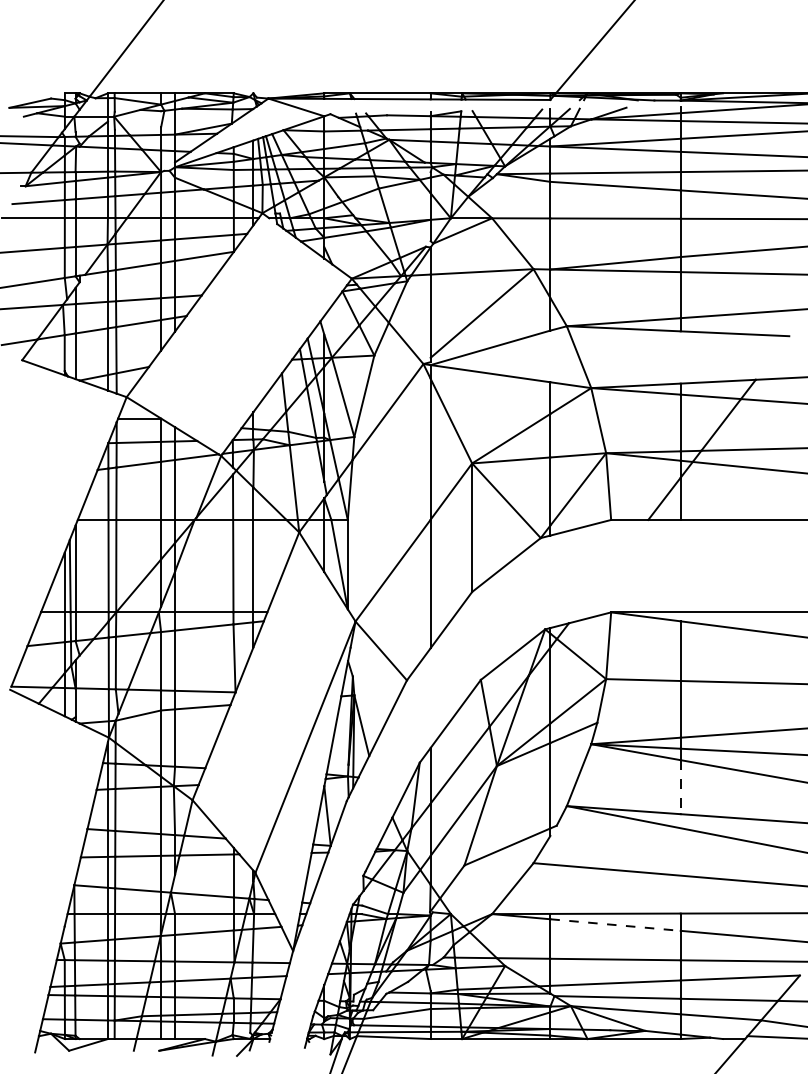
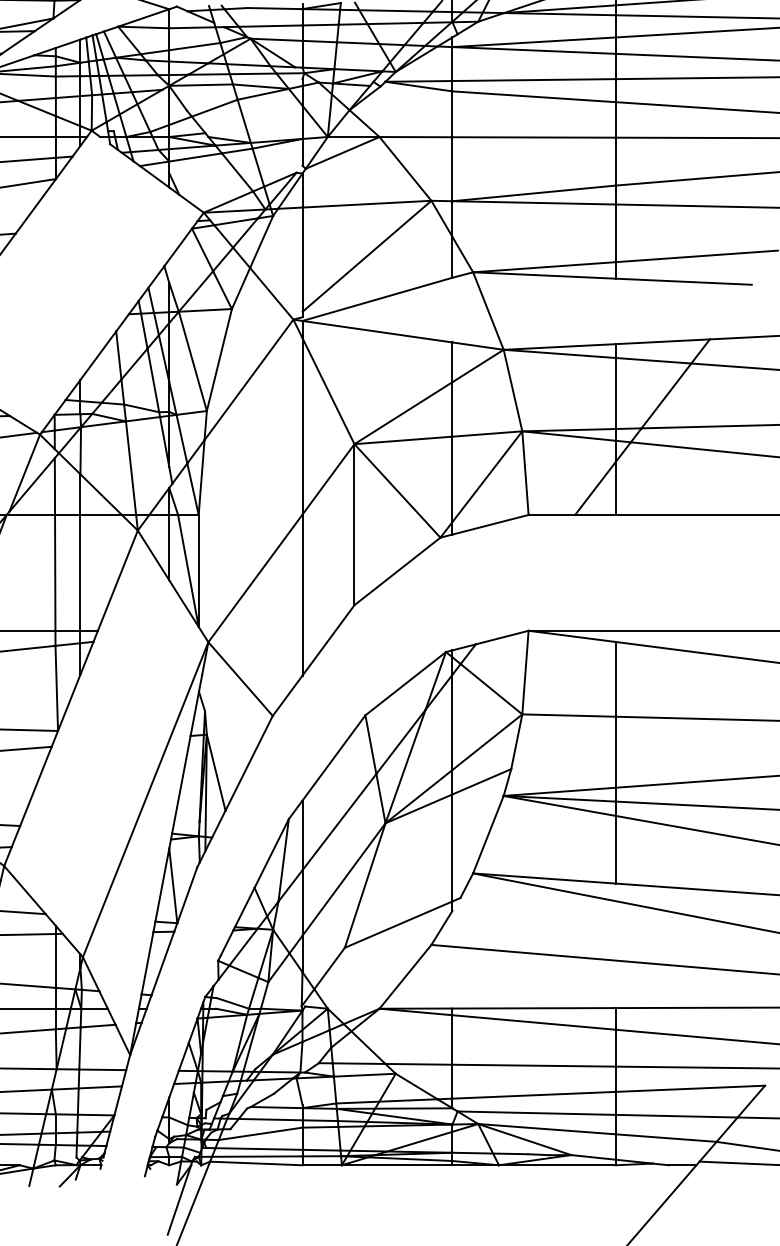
line: (680, 787) -> (615, 850), dashed -> solid
line: (616, 925) -> (535, 1023), dashed -> solid

